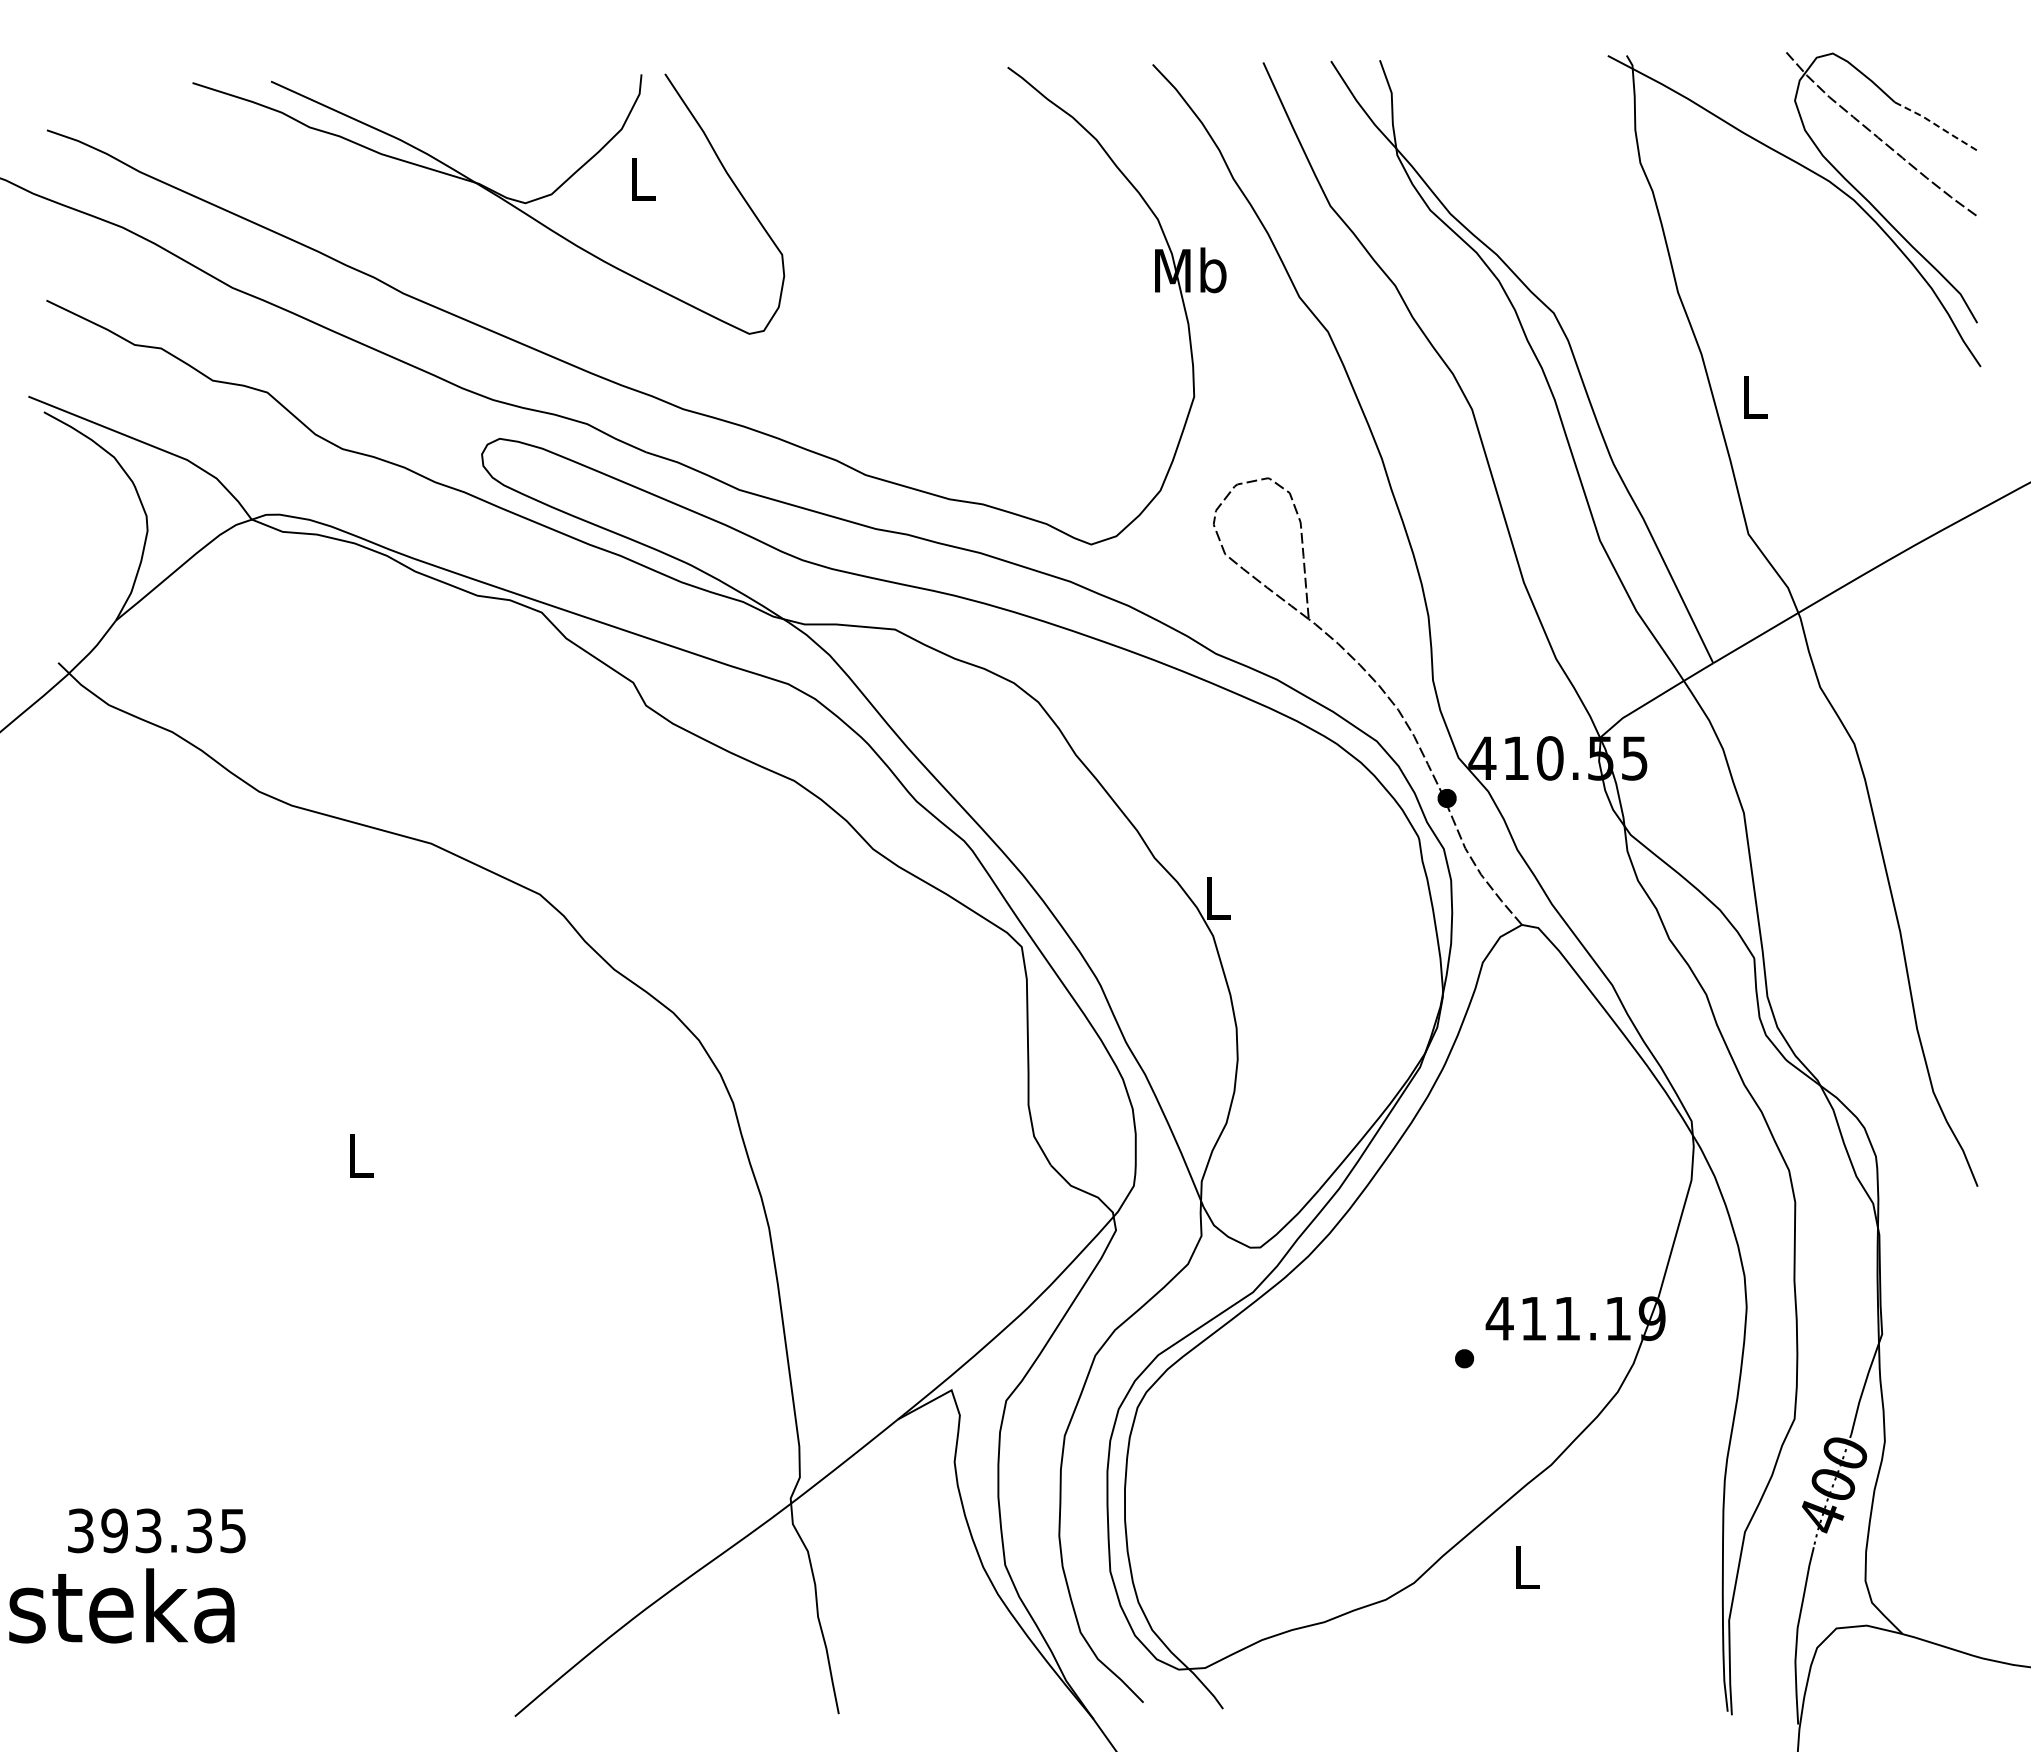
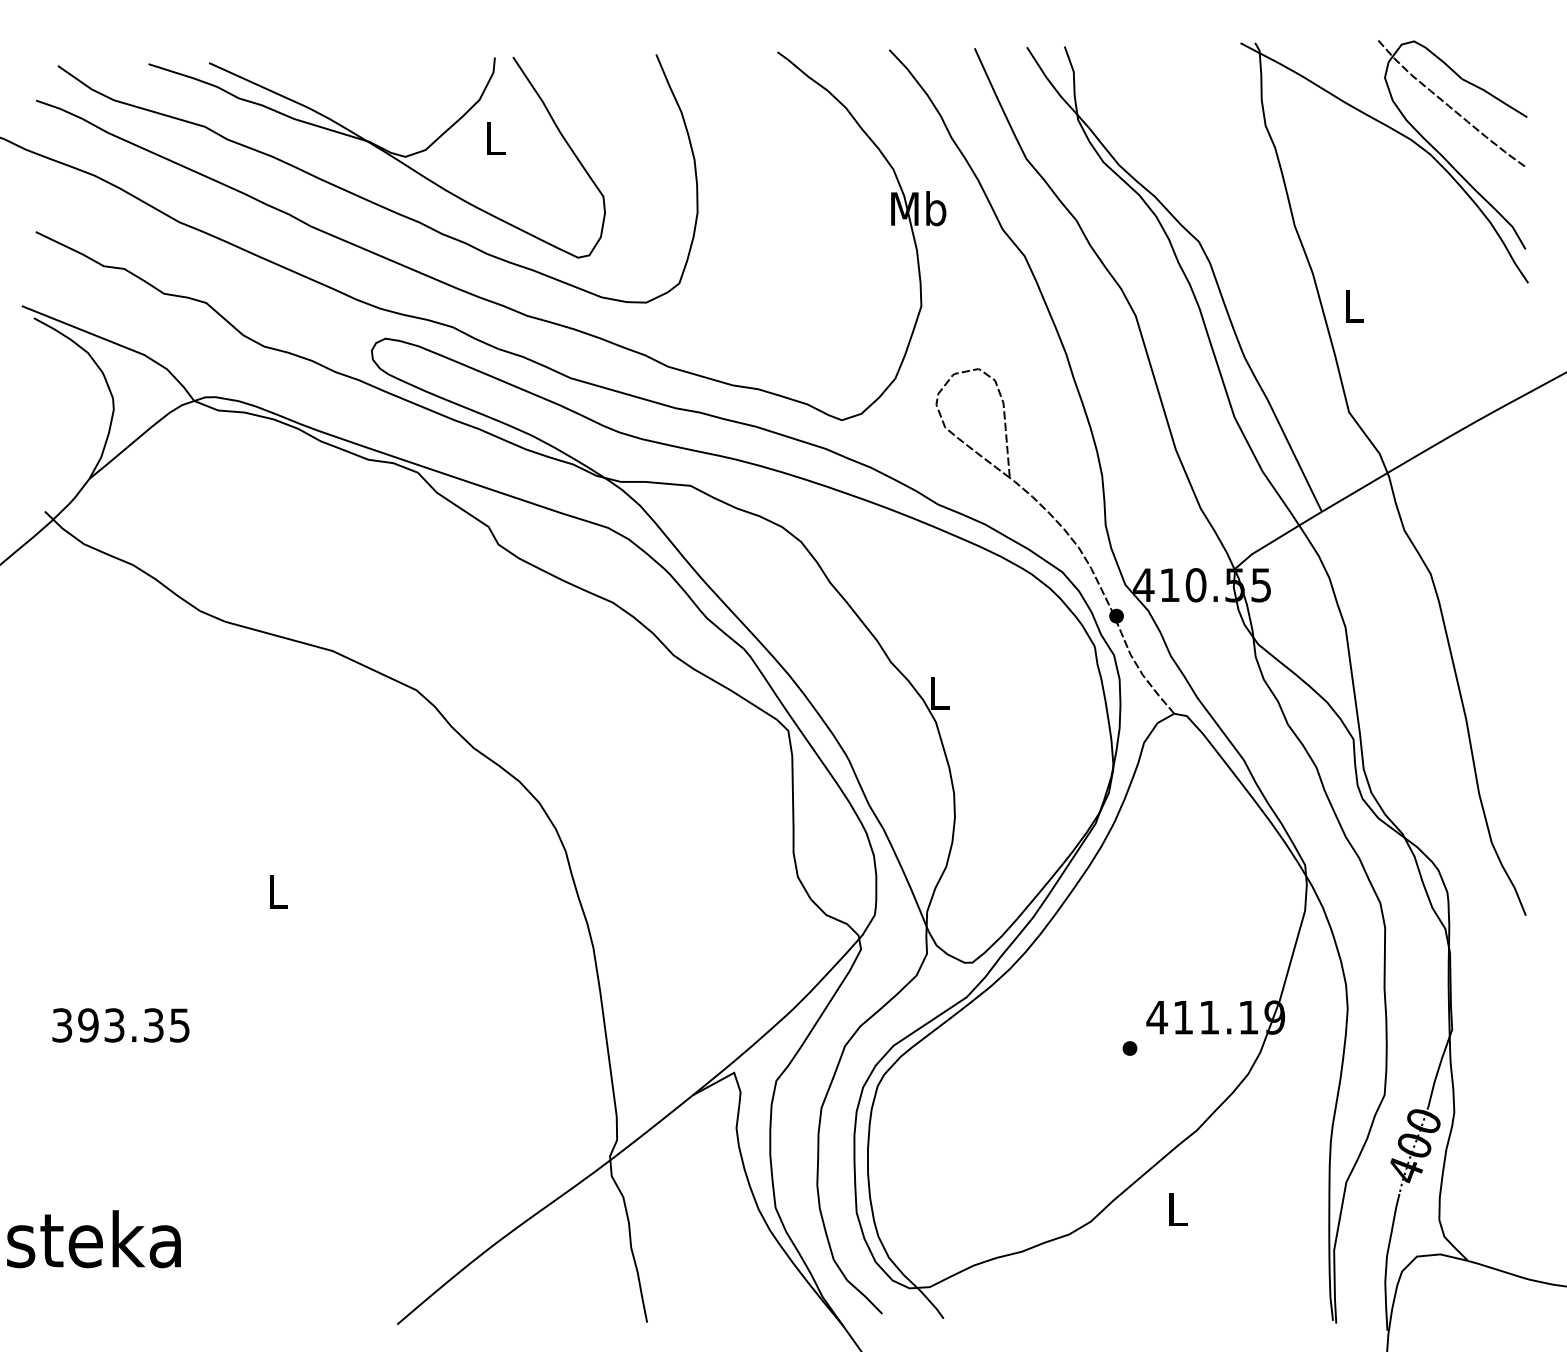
line: (1937, 126) -> (1494, 97), dashed -> solid
curve: (479, 259) -> (369, 200), added
text: (156, 1530) -> (120, 1025), moved

